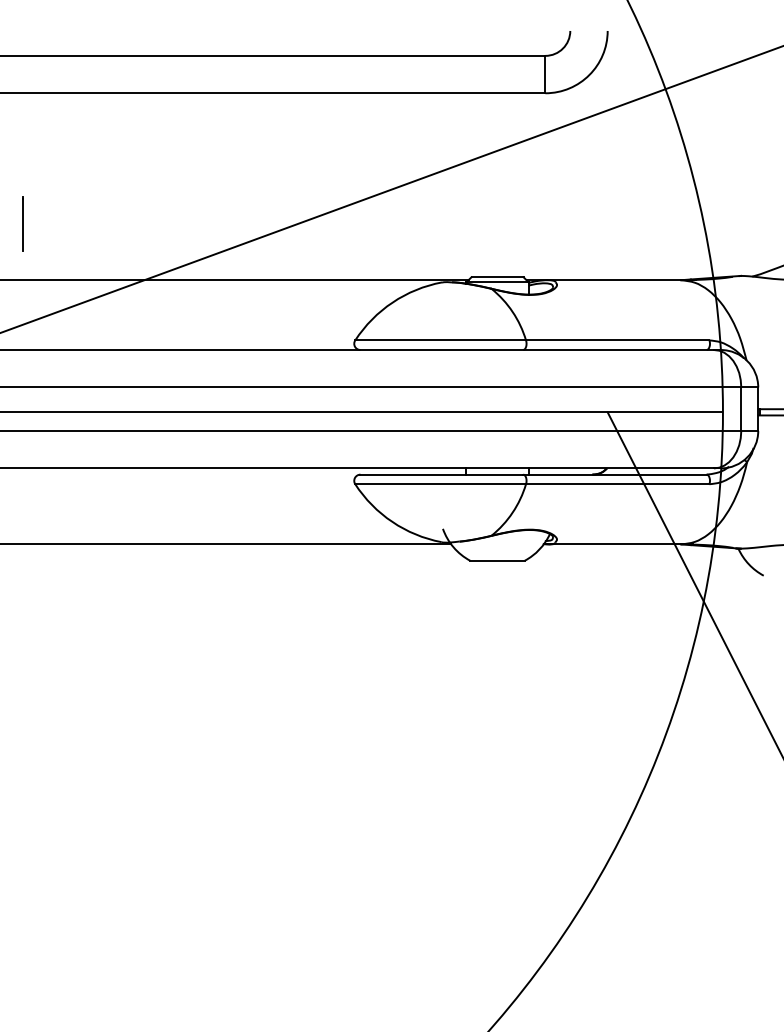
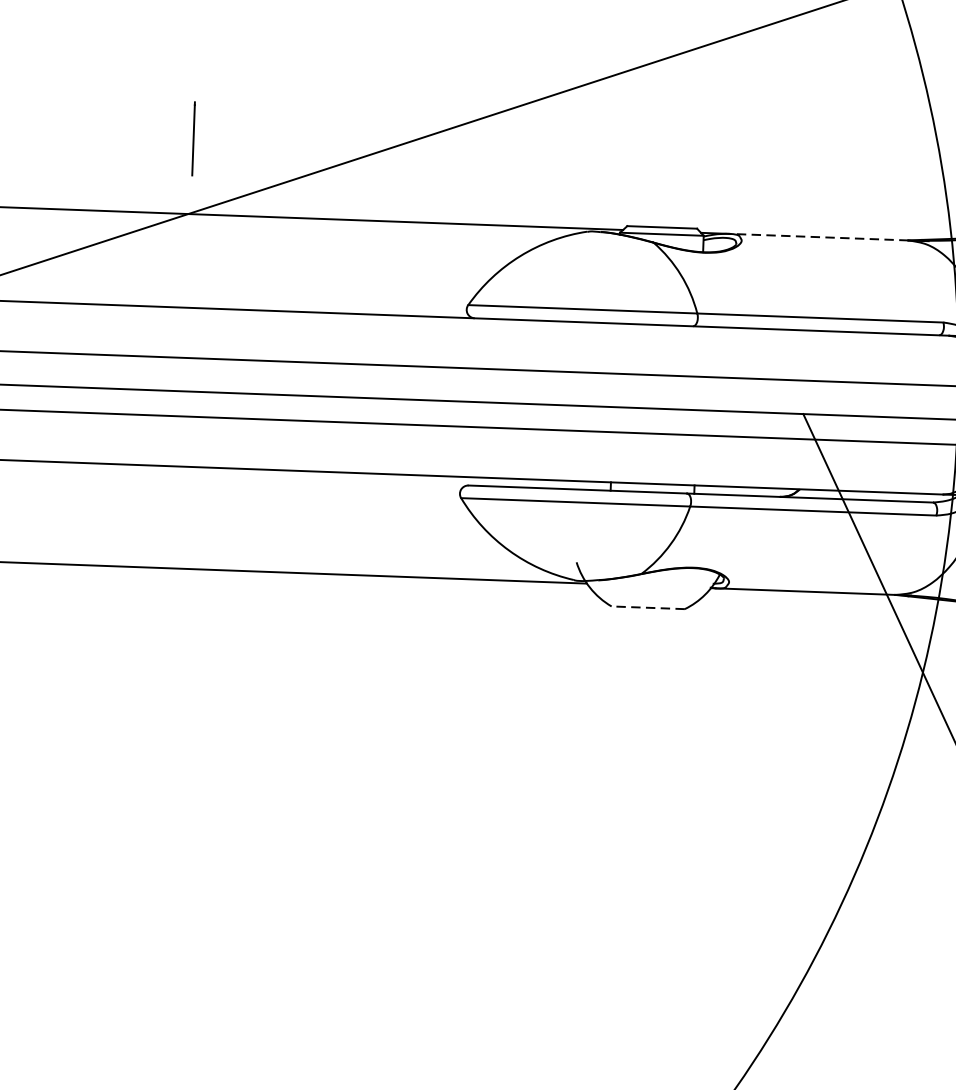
line: (22, 223) -> (192, 138), moved
line: (613, 280) -> (817, 237), solid -> dashed
line: (497, 560) -> (648, 607), solid -> dashed

